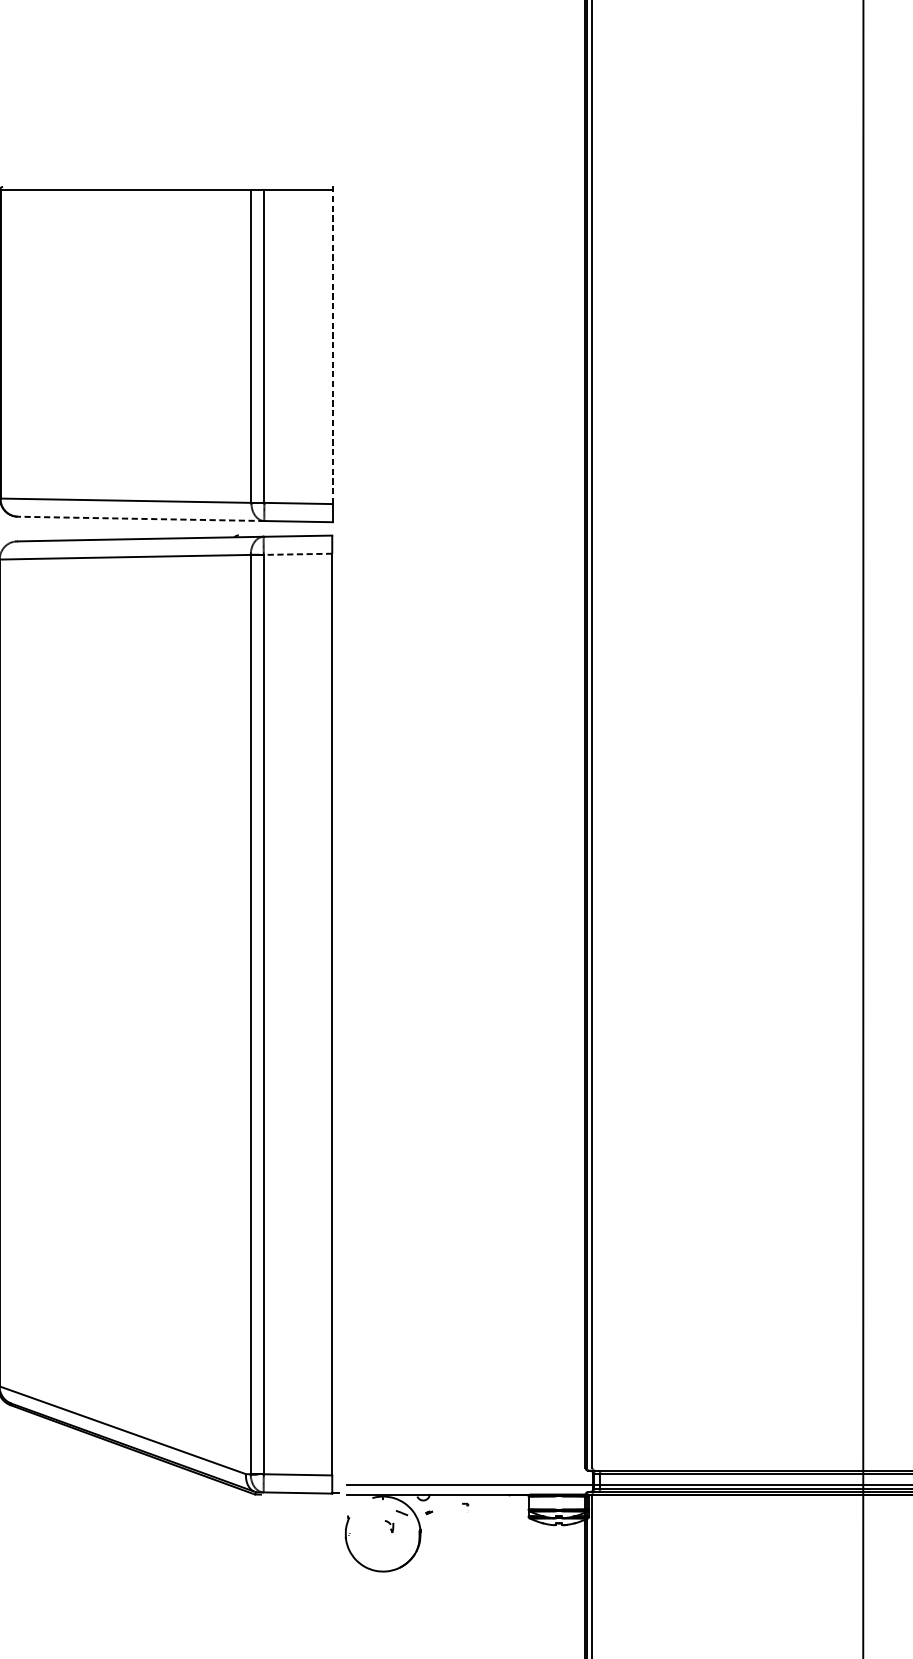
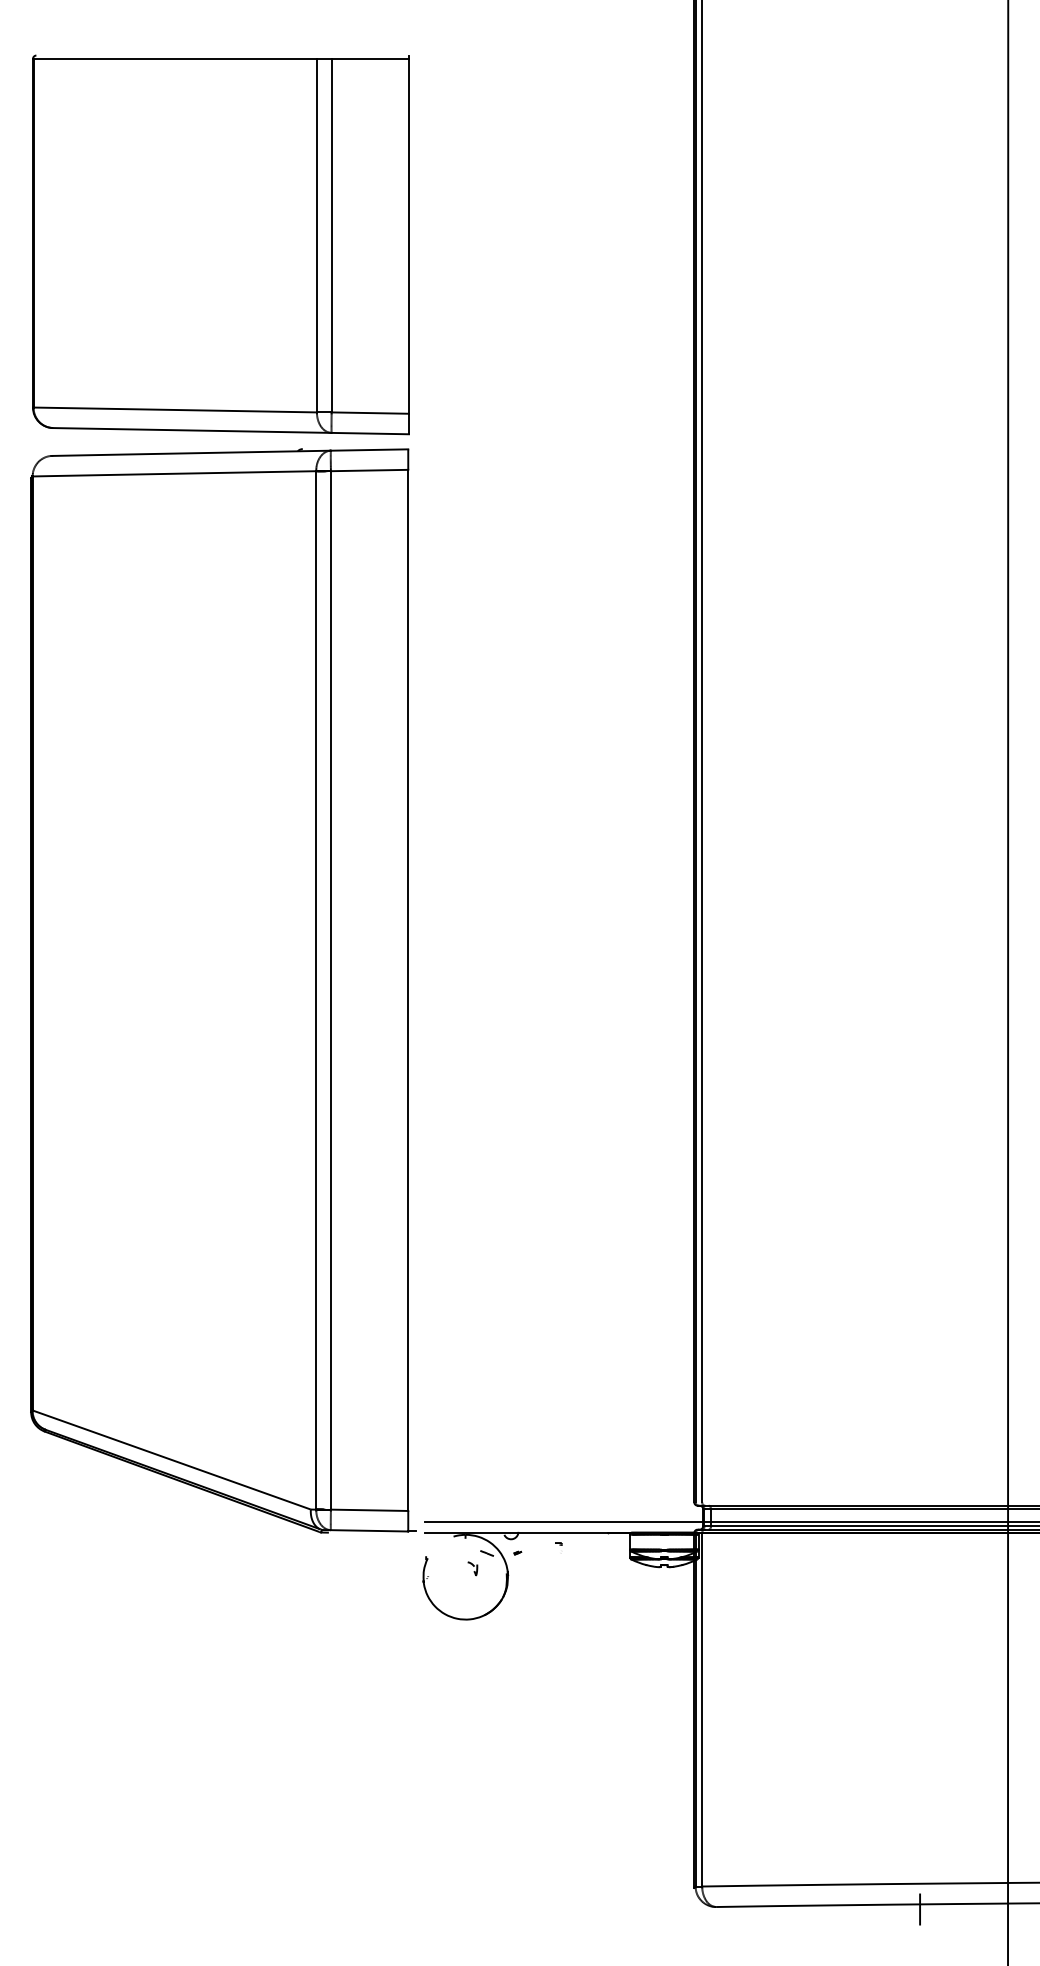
line: (332, 346) -> (408, 235), dashed -> solid
line: (140, 518) -> (191, 430), dashed -> solid
line: (297, 554) -> (369, 470), dashed -> solid

